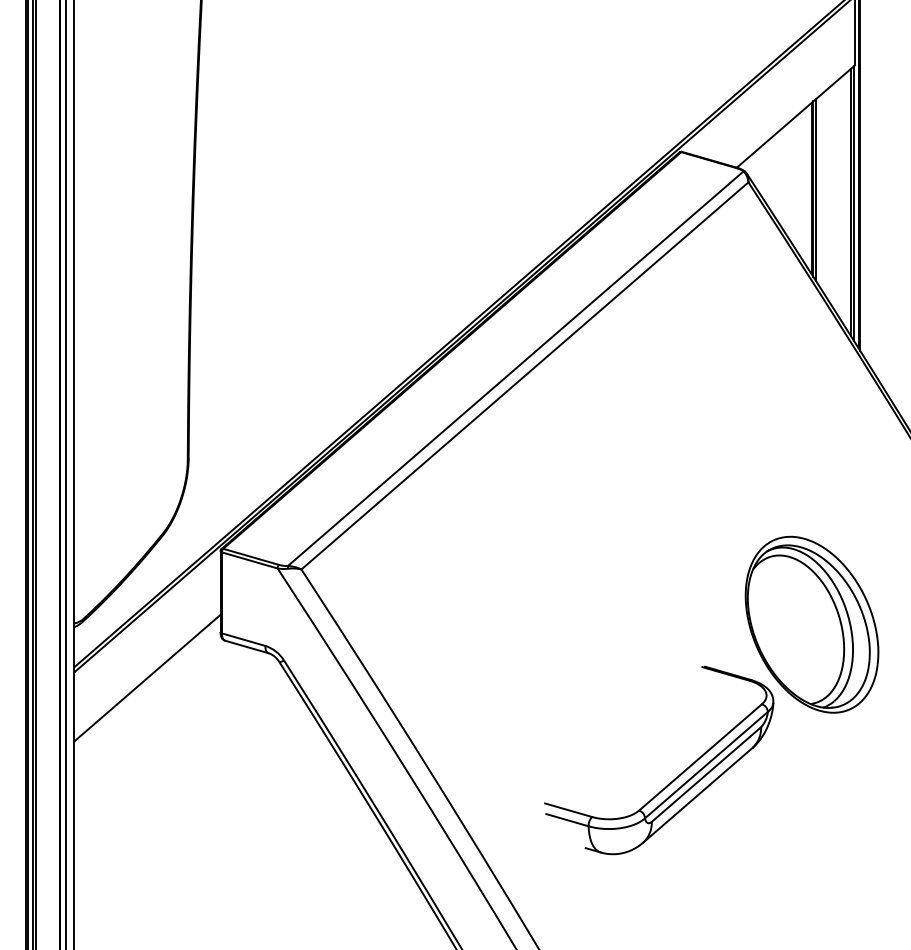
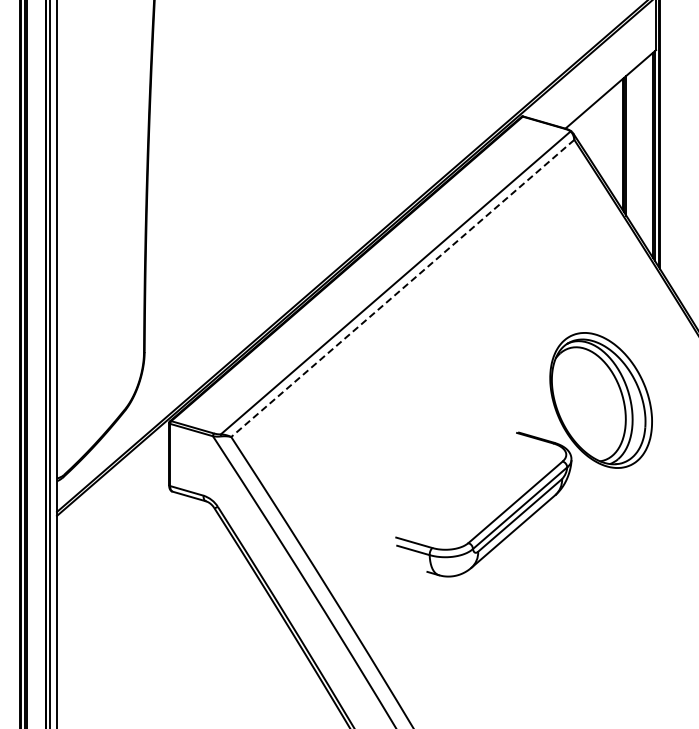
line: (524, 375) -> (402, 288), solid -> dashed
part: (717, 673) -> (528, 437), moved
line: (148, 676) -> (113, 519), removed

